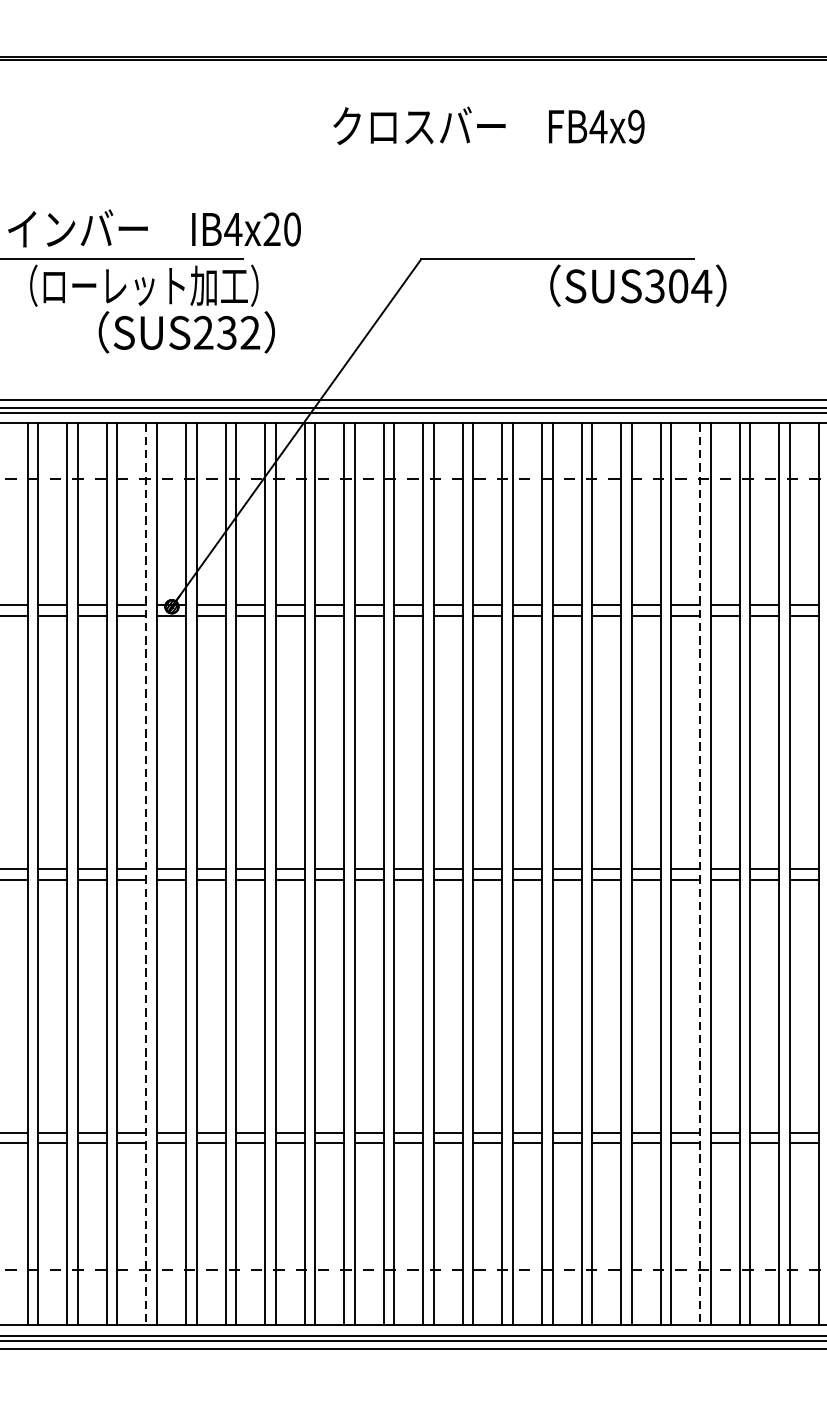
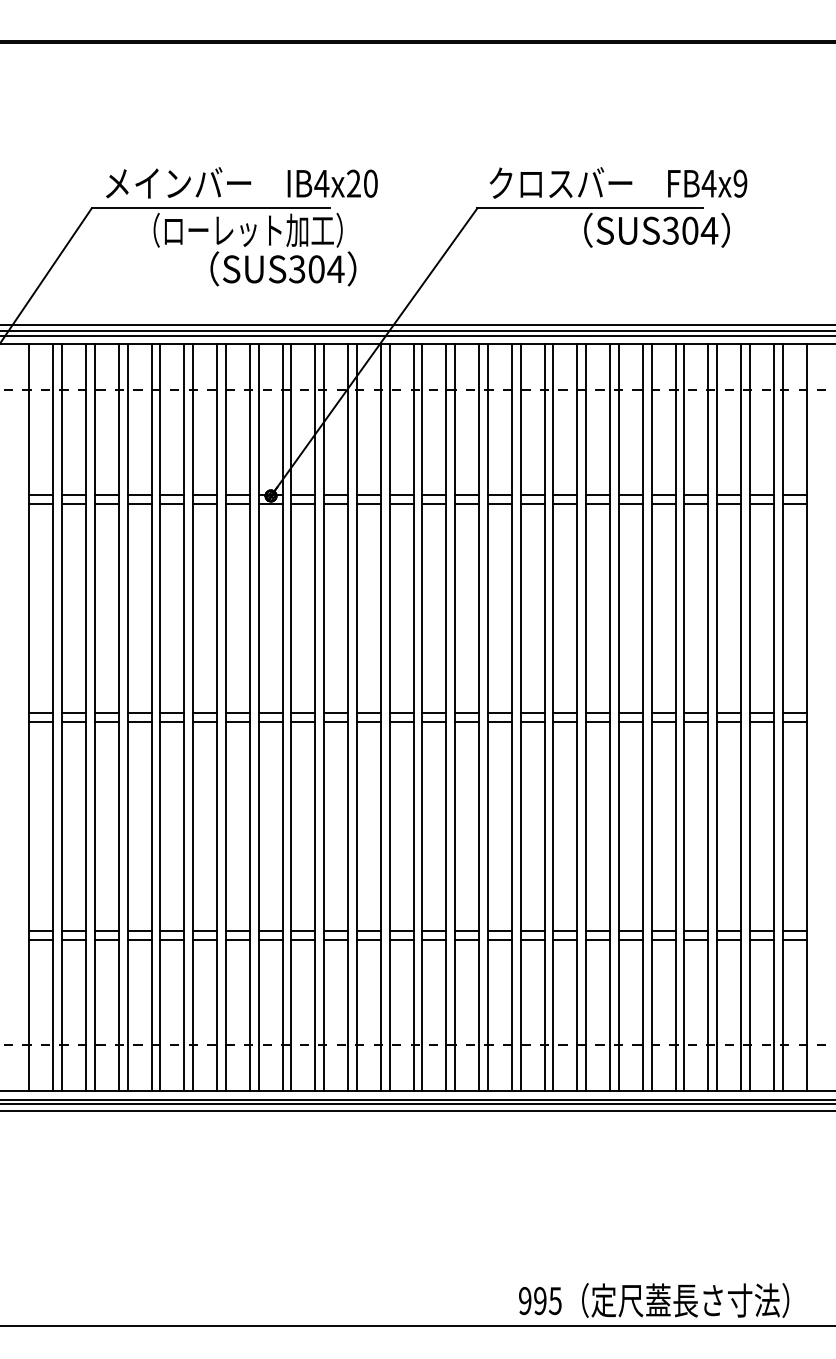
text: (489, 125) -> (618, 182), moved
text: (226, 333) -> (316, 269), SUS232 -> SUS304
line: (145, 875) -> (249, 718), dashed -> solid
line: (700, 875) -> (708, 718), dashed -> solid

